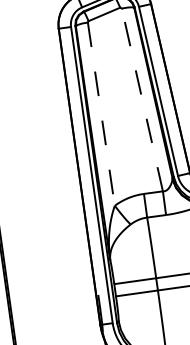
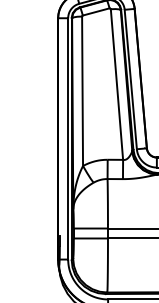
line: (141, 99) -> (116, 84), dashed -> solid
line: (101, 114) -> (82, 91), dashed -> solid

